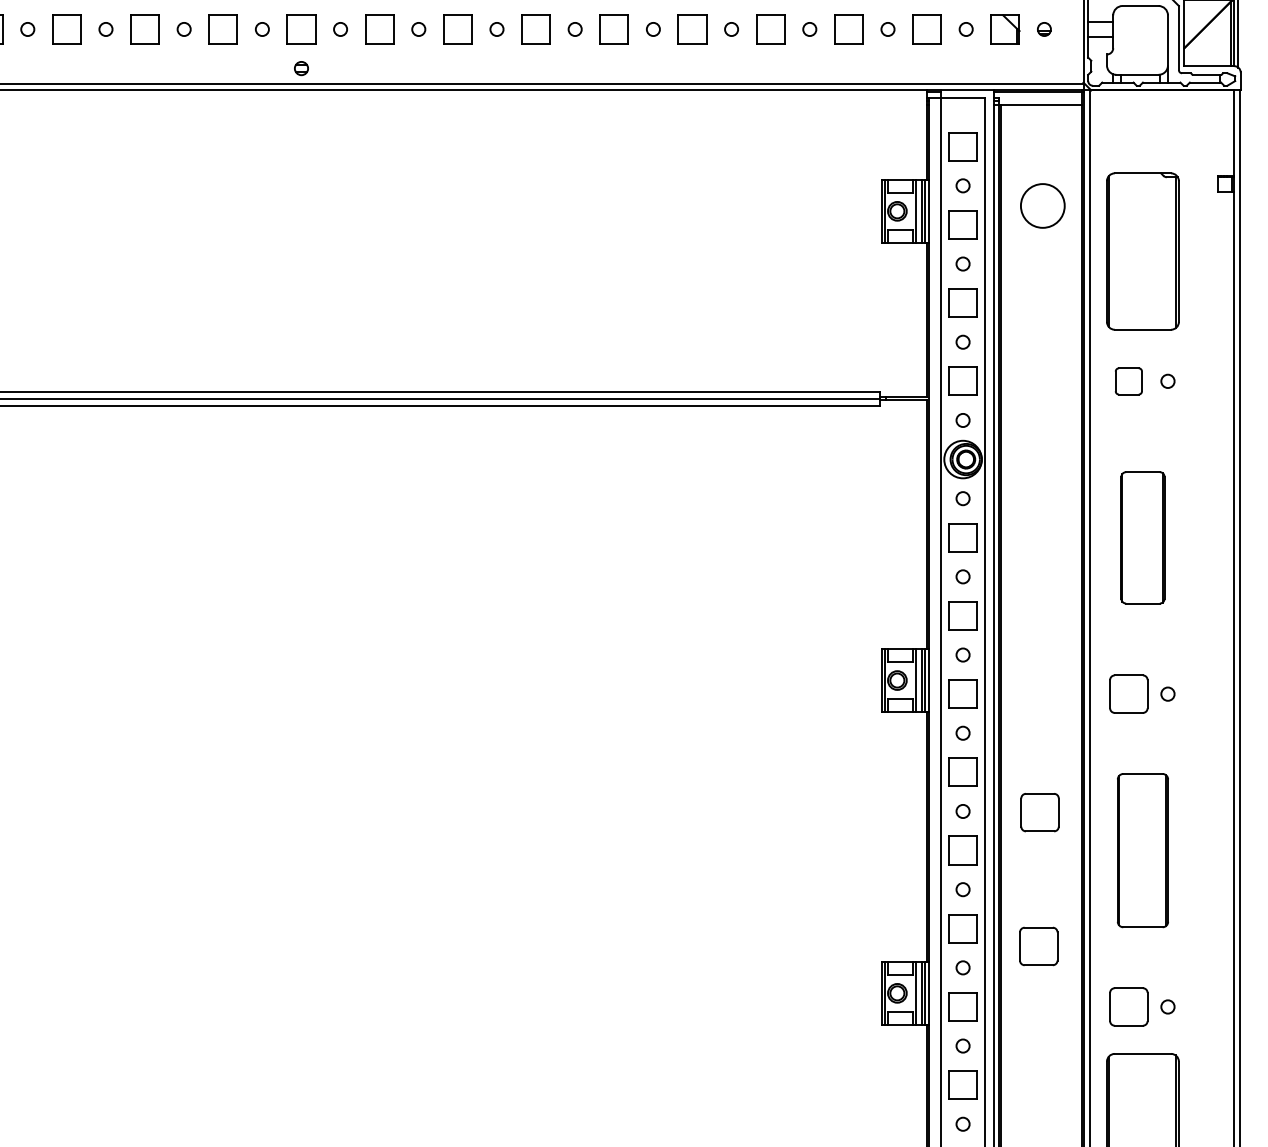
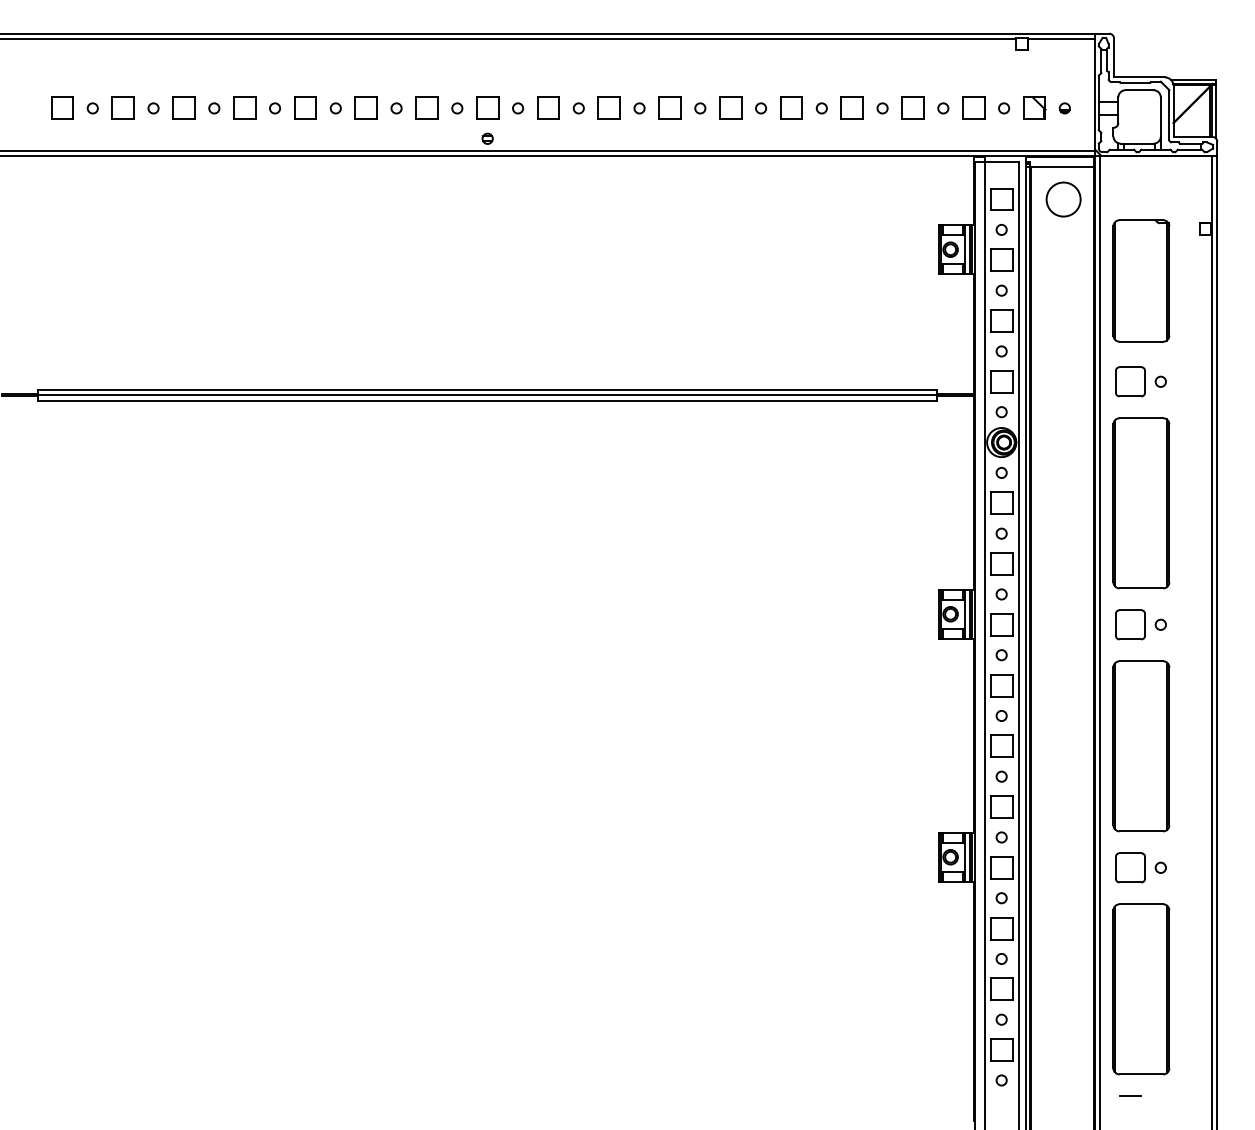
circle: (1042, 205) -> (1063, 199), moved
part: (1128, 380) -> (1130, 381), size x1.43
part: (1143, 537) -> (1141, 503), size x1.67
part: (1040, 812) -> (1061, 716), removed
part: (1143, 850) -> (1141, 746), size x1.43
part: (1038, 946) -> (1060, 820), removed

